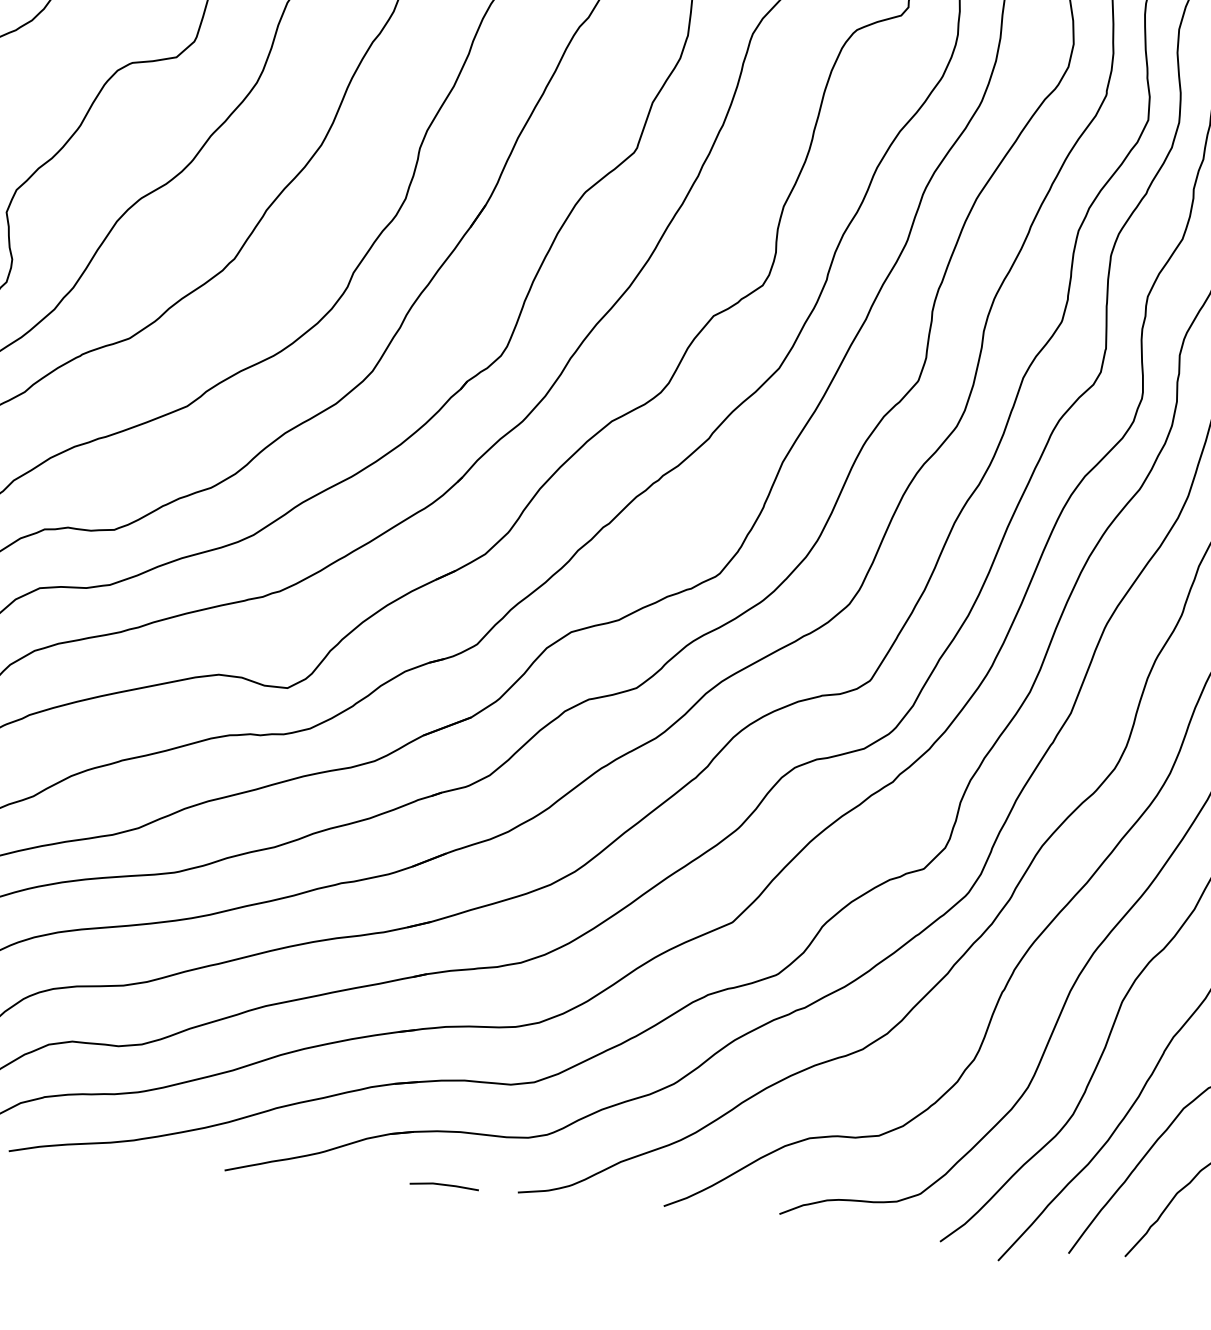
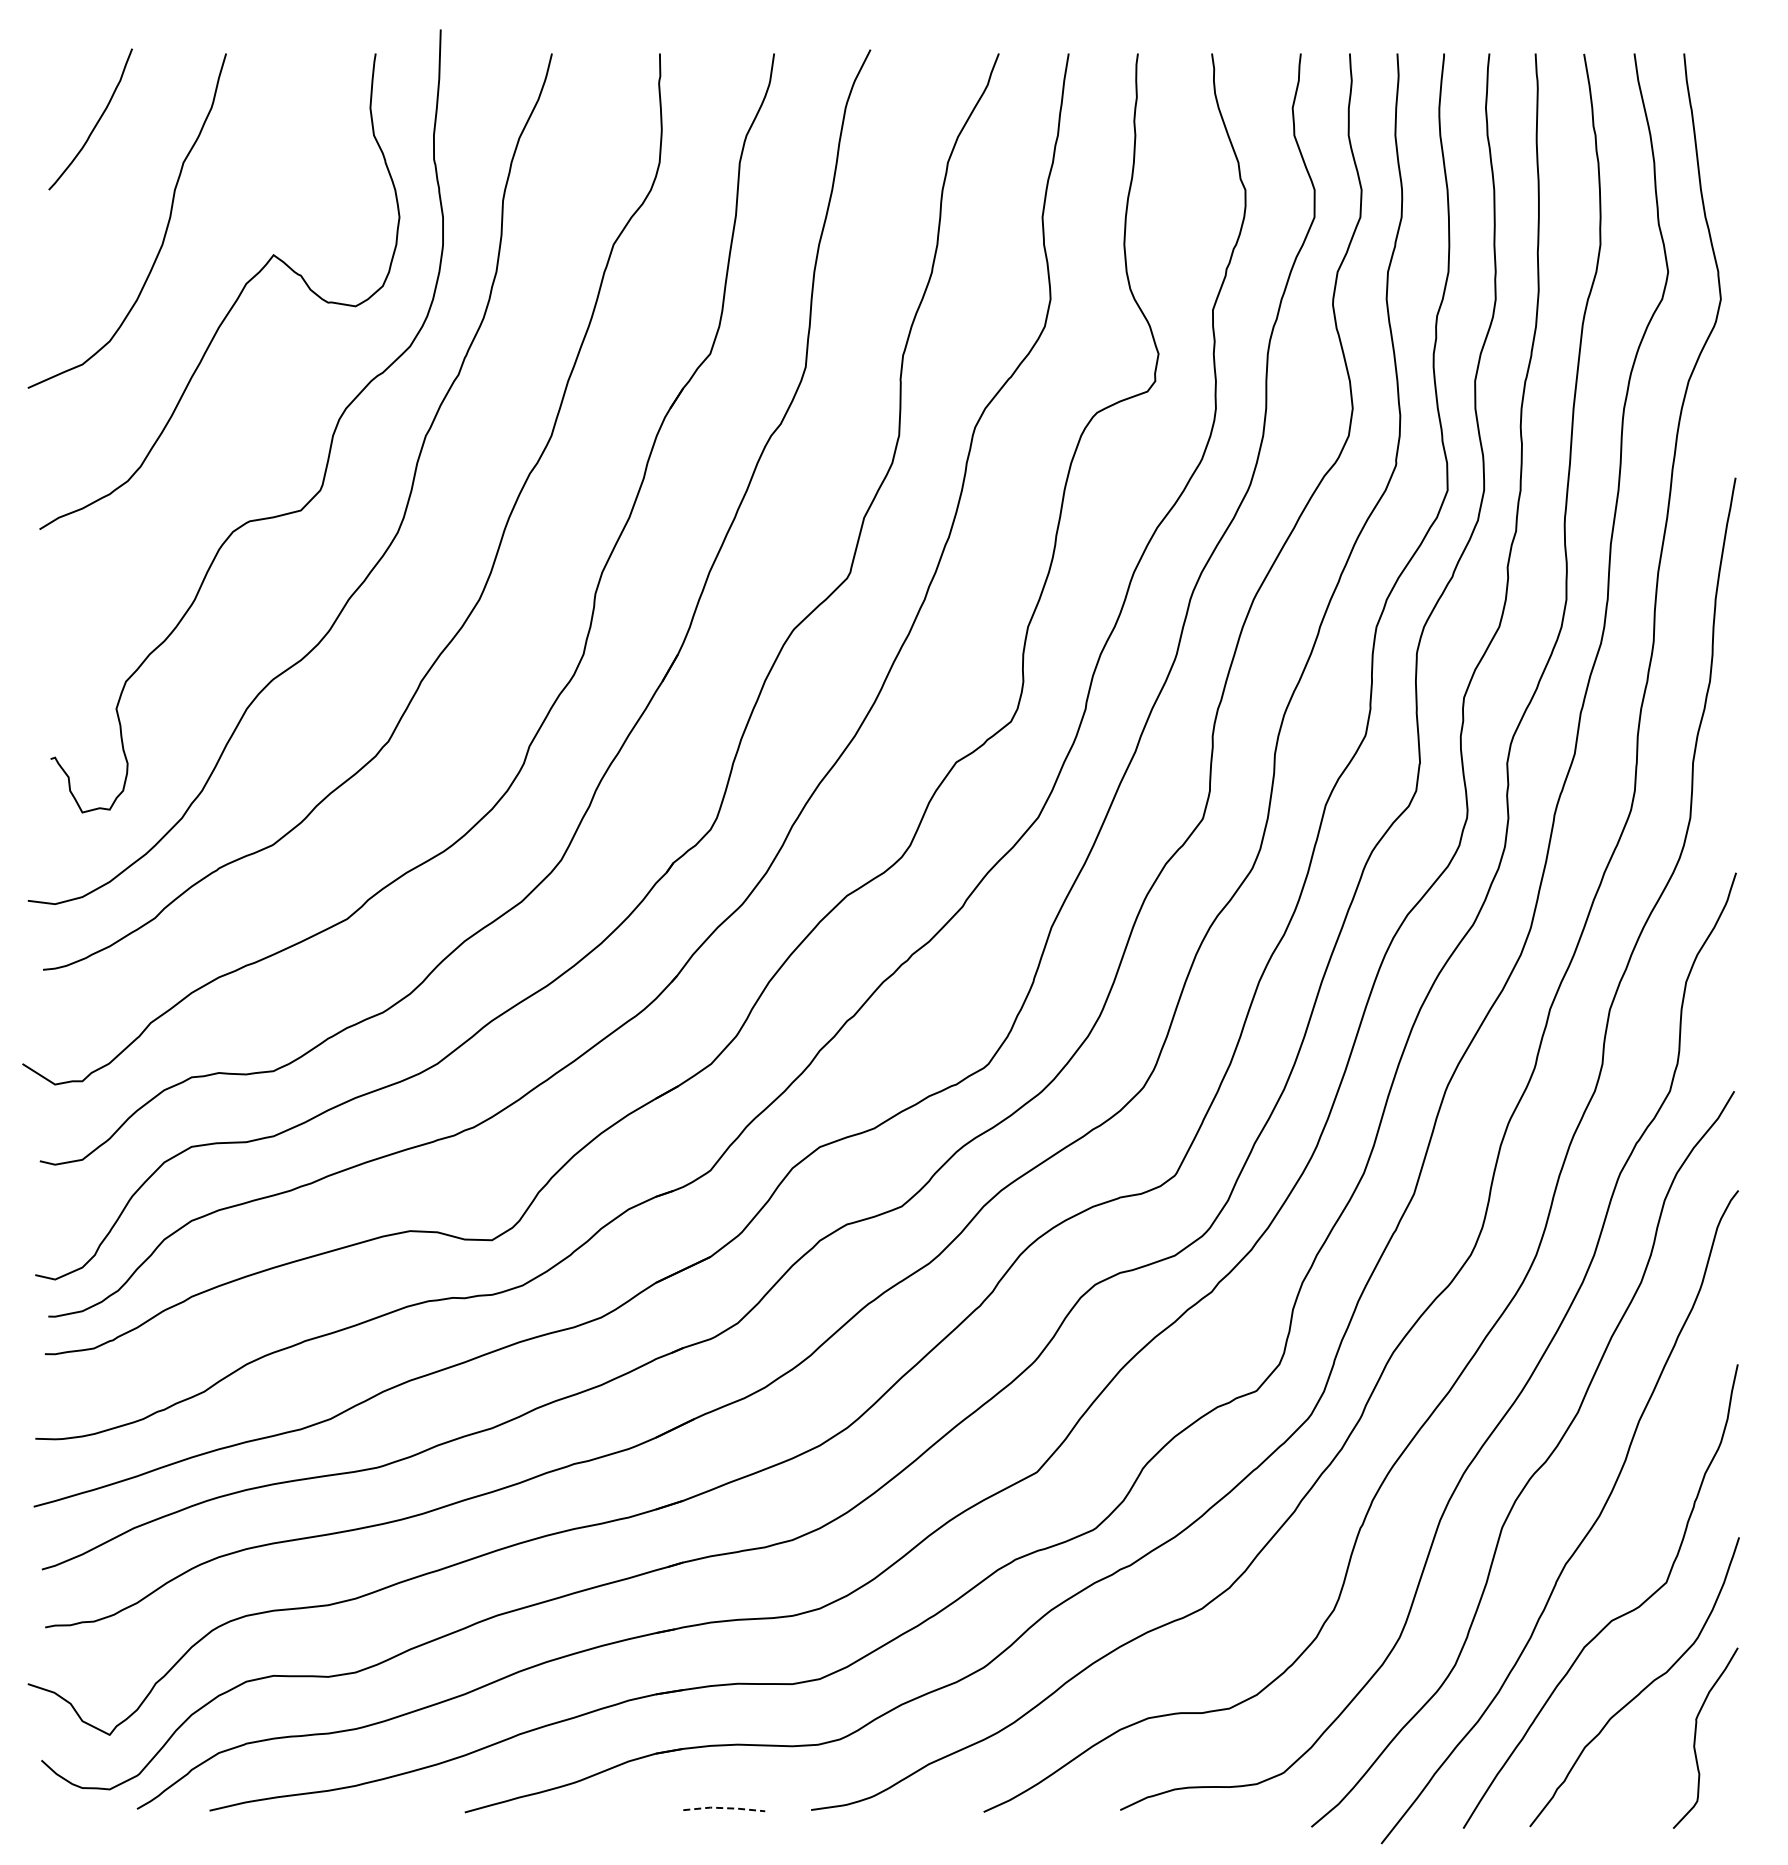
line: (444, 1185) -> (724, 1808), solid -> dashed

